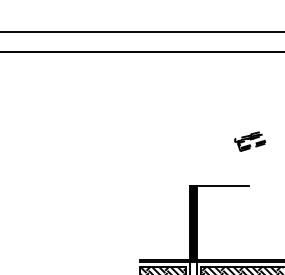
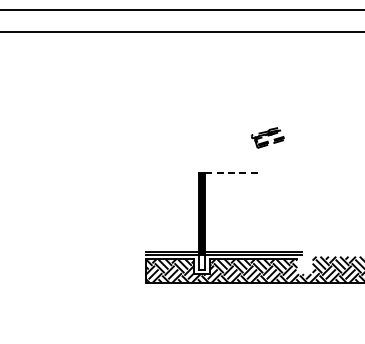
part: (249, 141) -> (267, 137), moved
line: (223, 185) -> (233, 173), solid -> dashed

